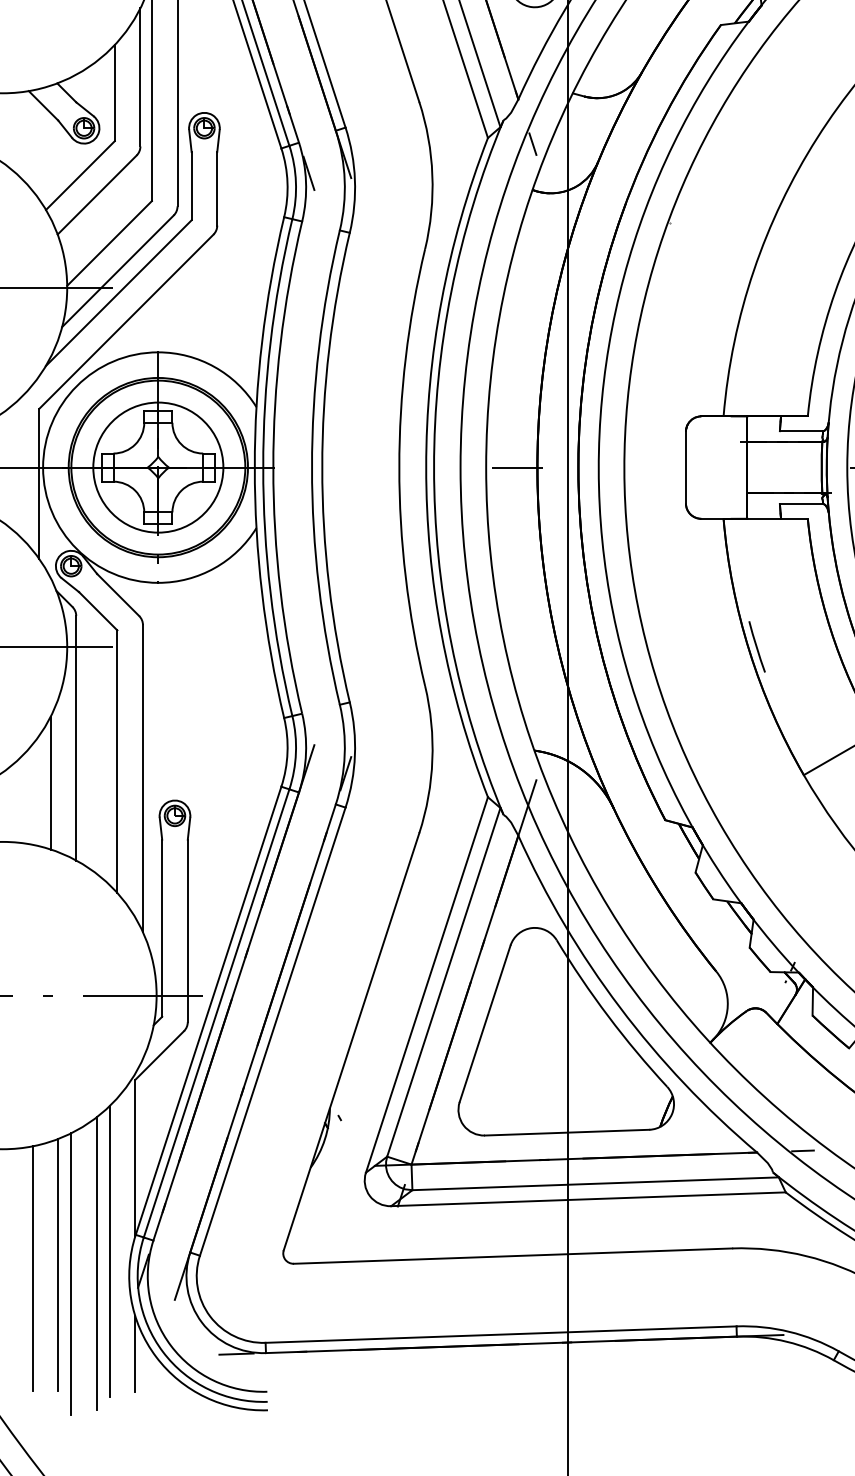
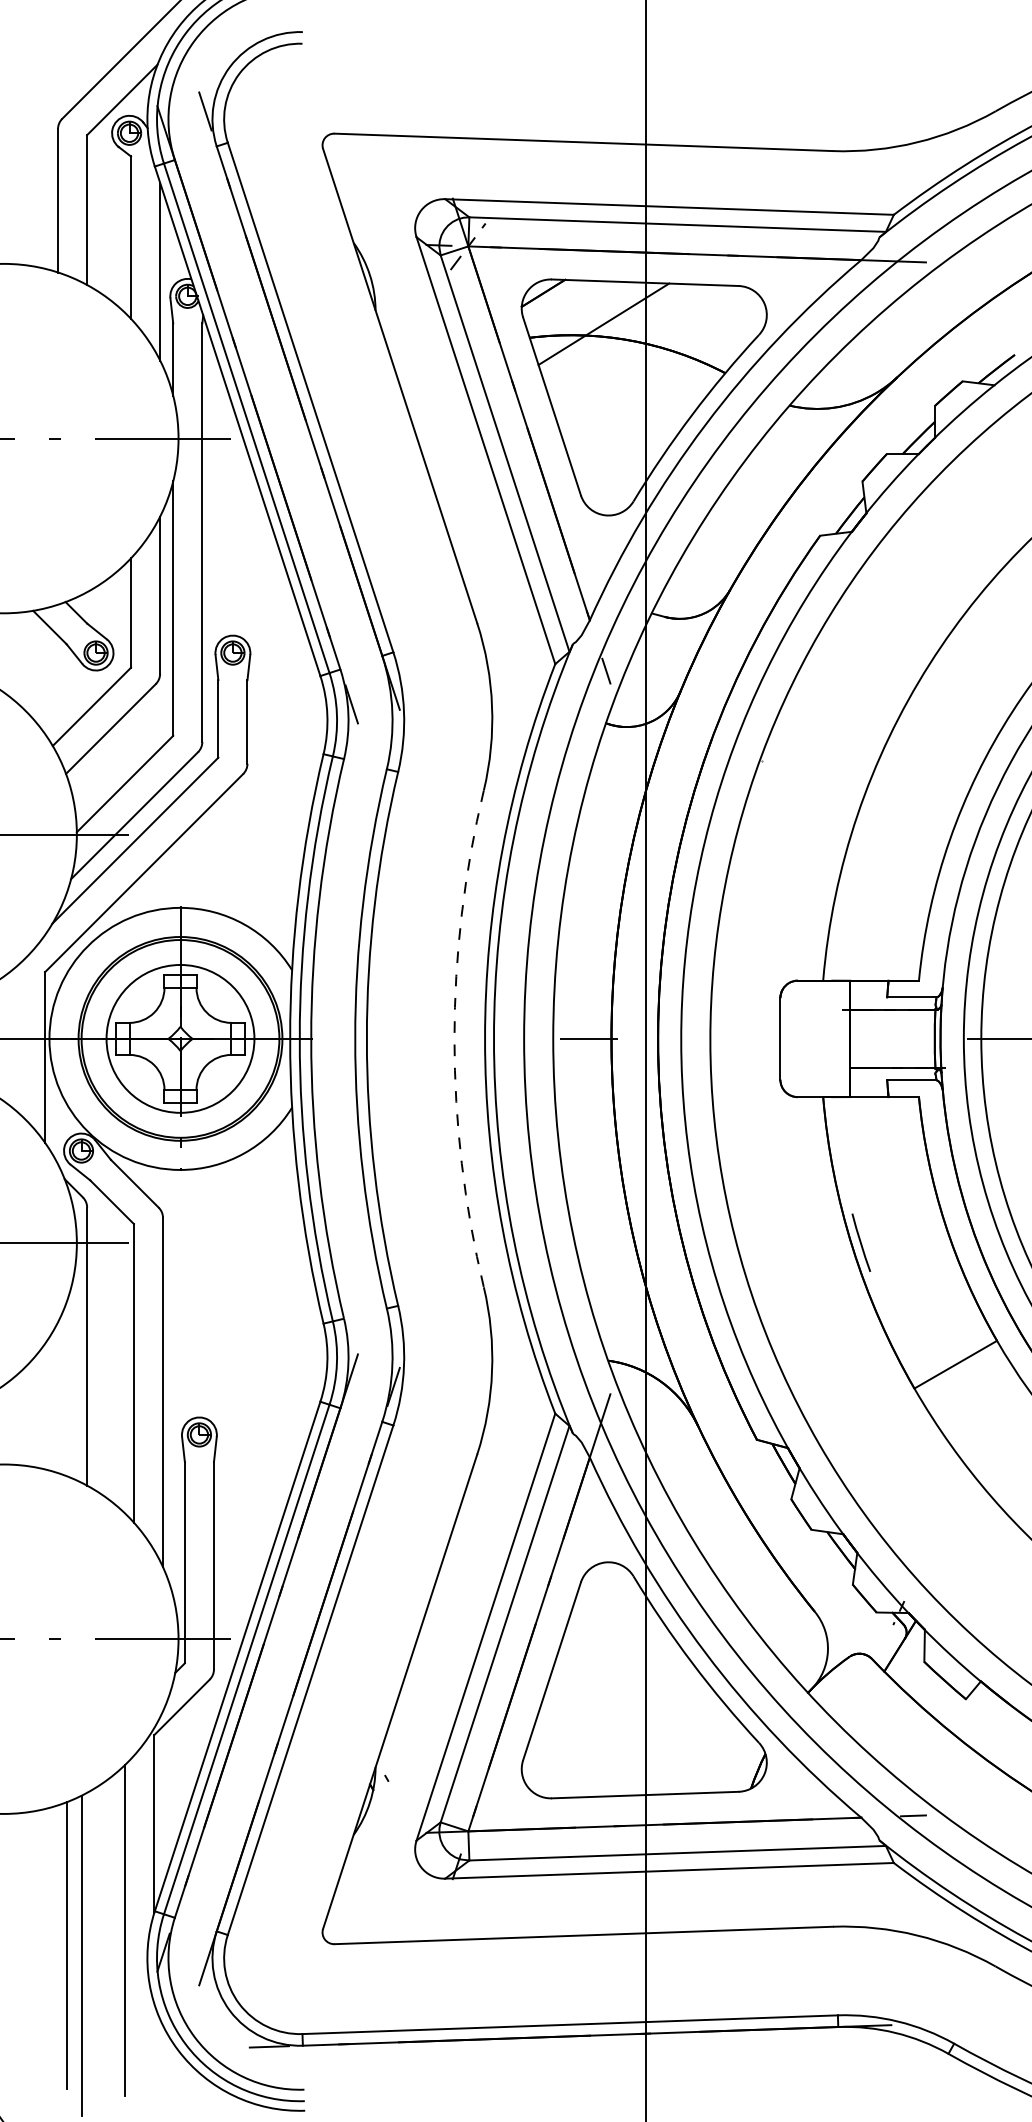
arc: (399, 467) -> (454, 1038), solid -> dashed
line: (51, 782) -> (58, 1397), removed
line: (96, 1263) -> (110, 1943), removed
line: (32, 1268) -> (37, 1949), removed
line: (135, 1353) -> (154, 2046), removed

